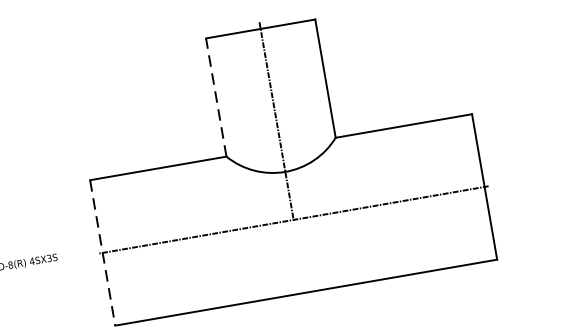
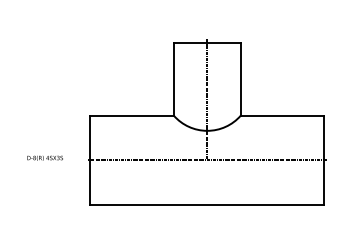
line: (215, 97) -> (173, 79), dashed -> solid
line: (102, 253) -> (90, 160), dashed -> solid

